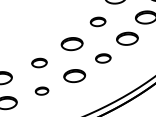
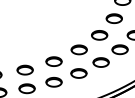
part: (97, 22) -> (99, 35), size x1.43
part: (102, 58) -> (100, 62), size x1.43
part: (38, 62) -> (53, 61), size x1.43
part: (41, 91) -> (53, 82), size x1.67

